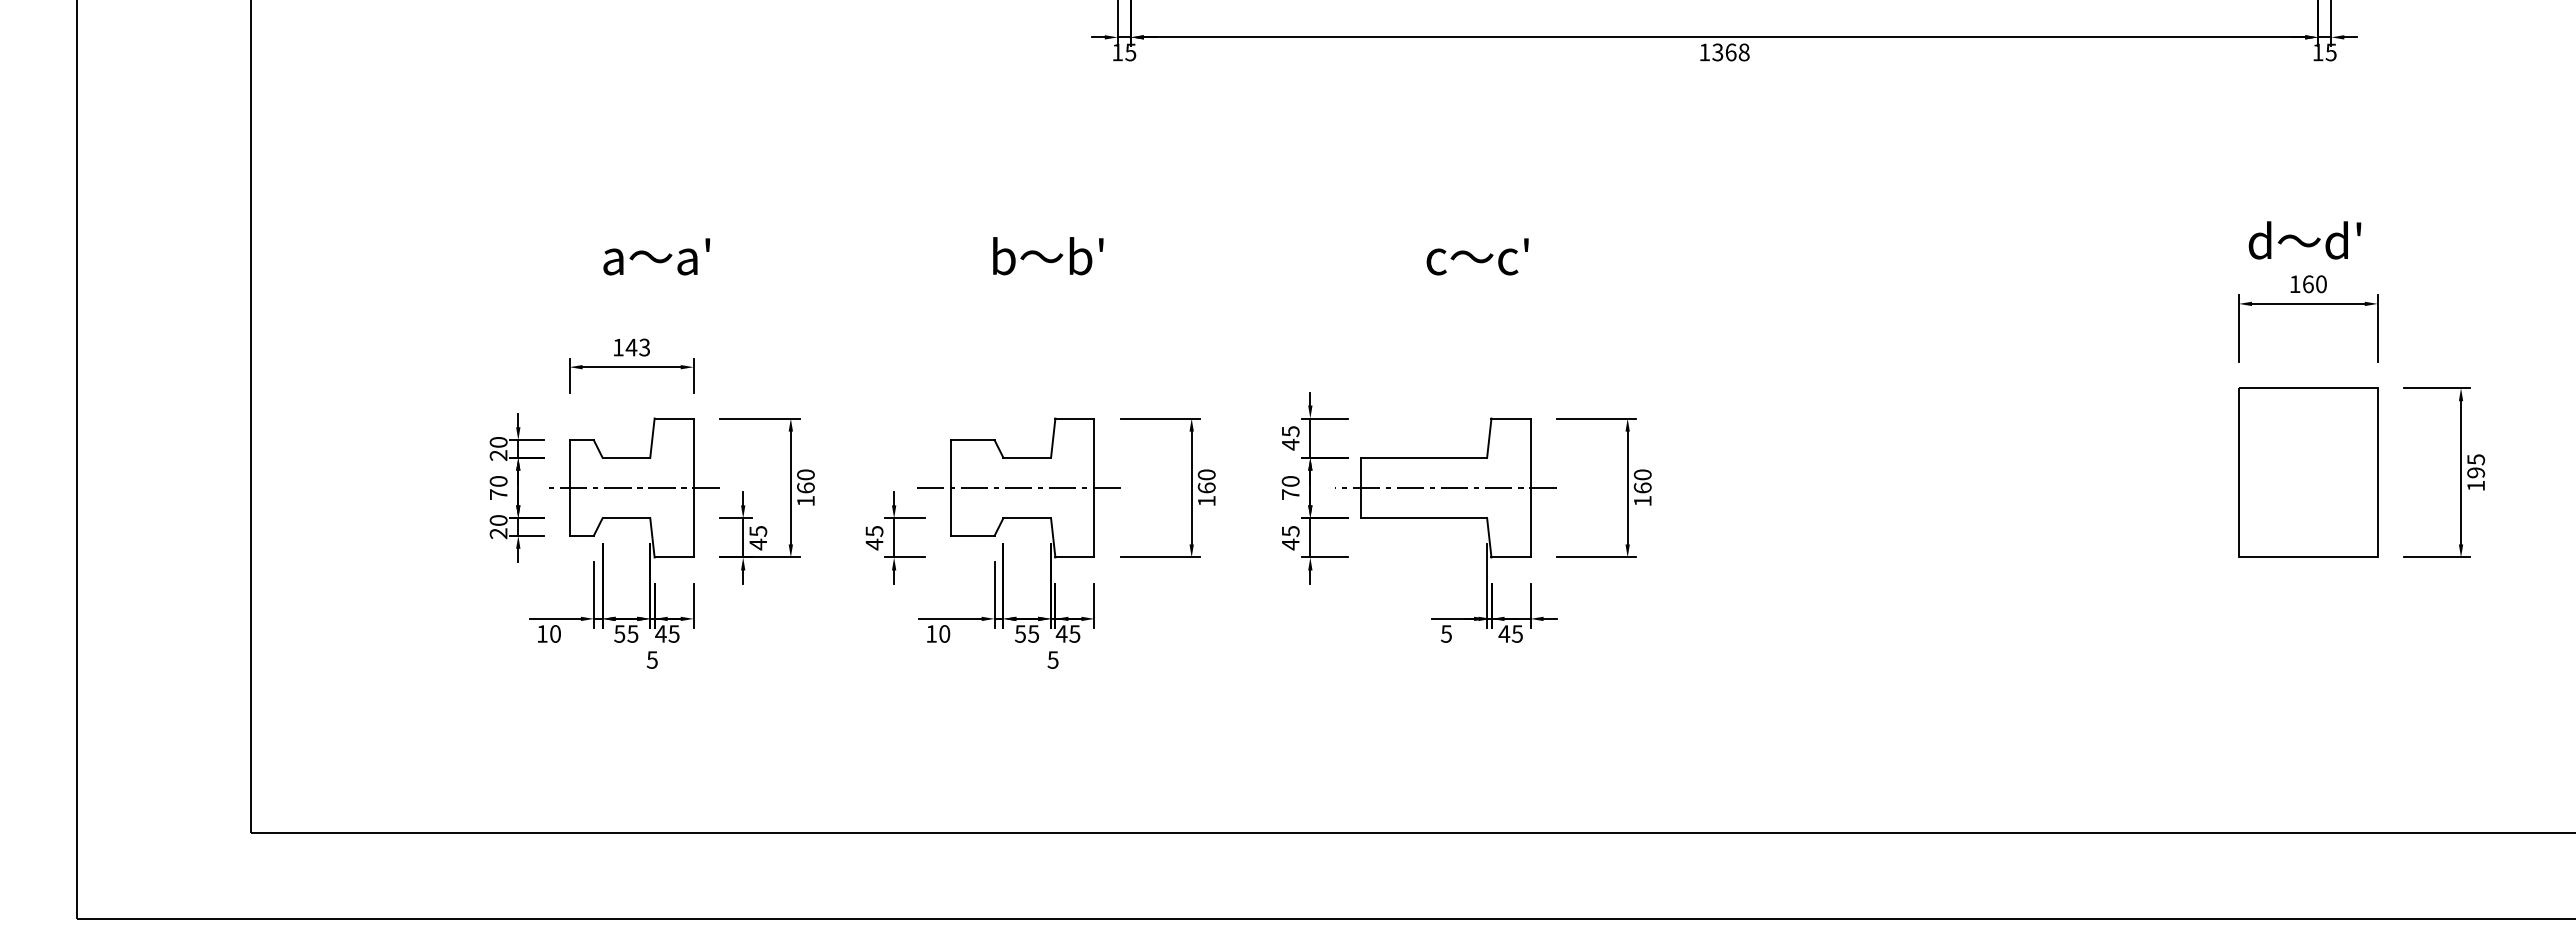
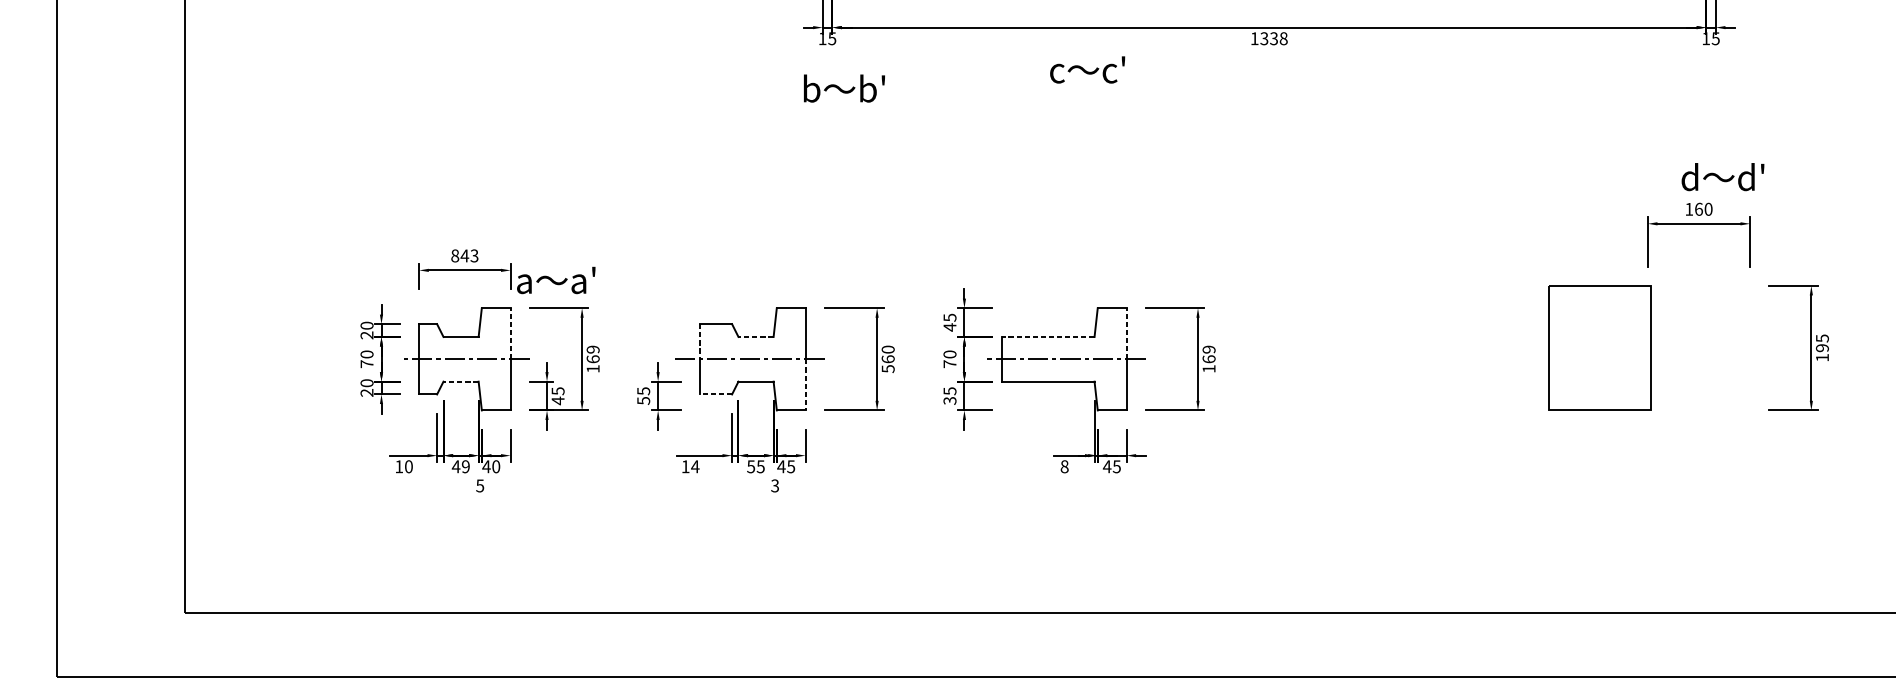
text: (1730, 52) -> (1273, 38), 1368 -> 1338
text: (2304, 240) -> (1722, 177), moved
text: (656, 256) -> (556, 280), moved
text: (1048, 256) -> (844, 88), moved
text: (1477, 256) -> (1087, 69), moved
text: (618, 347) -> (455, 255), 143 -> 843
line: (693, 453) -> (510, 333), solid -> dashed
line: (1530, 453) -> (1126, 333), solid -> dashed
line: (1027, 457) -> (756, 336), solid -> dashed
line: (1424, 457) -> (1048, 336), solid -> dashed
line: (951, 464) -> (700, 342), solid -> dashed
part: (2308, 472) -> (1599, 347), moved
text: (805, 474) -> (592, 349), 160 -> 169
text: (1642, 474) -> (1208, 349), 160 -> 169
text: (1206, 500) -> (888, 368), 160 -> 560
line: (626, 518) -> (461, 381), solid -> dashed
line: (1094, 522) -> (805, 384), solid -> dashed
line: (972, 535) -> (715, 394), solid -> dashed
text: (874, 544) -> (643, 400), 45 -> 55
text: (1290, 544) -> (949, 400), 45 -> 35
text: (625, 633) -> (460, 466), 55 -> 49
text: (673, 633) -> (495, 466), 45 -> 40
text: (944, 633) -> (695, 466), 10 -> 14
text: (1445, 633) -> (1063, 466), 5 -> 8
text: (1053, 659) -> (775, 485), 5 -> 3

